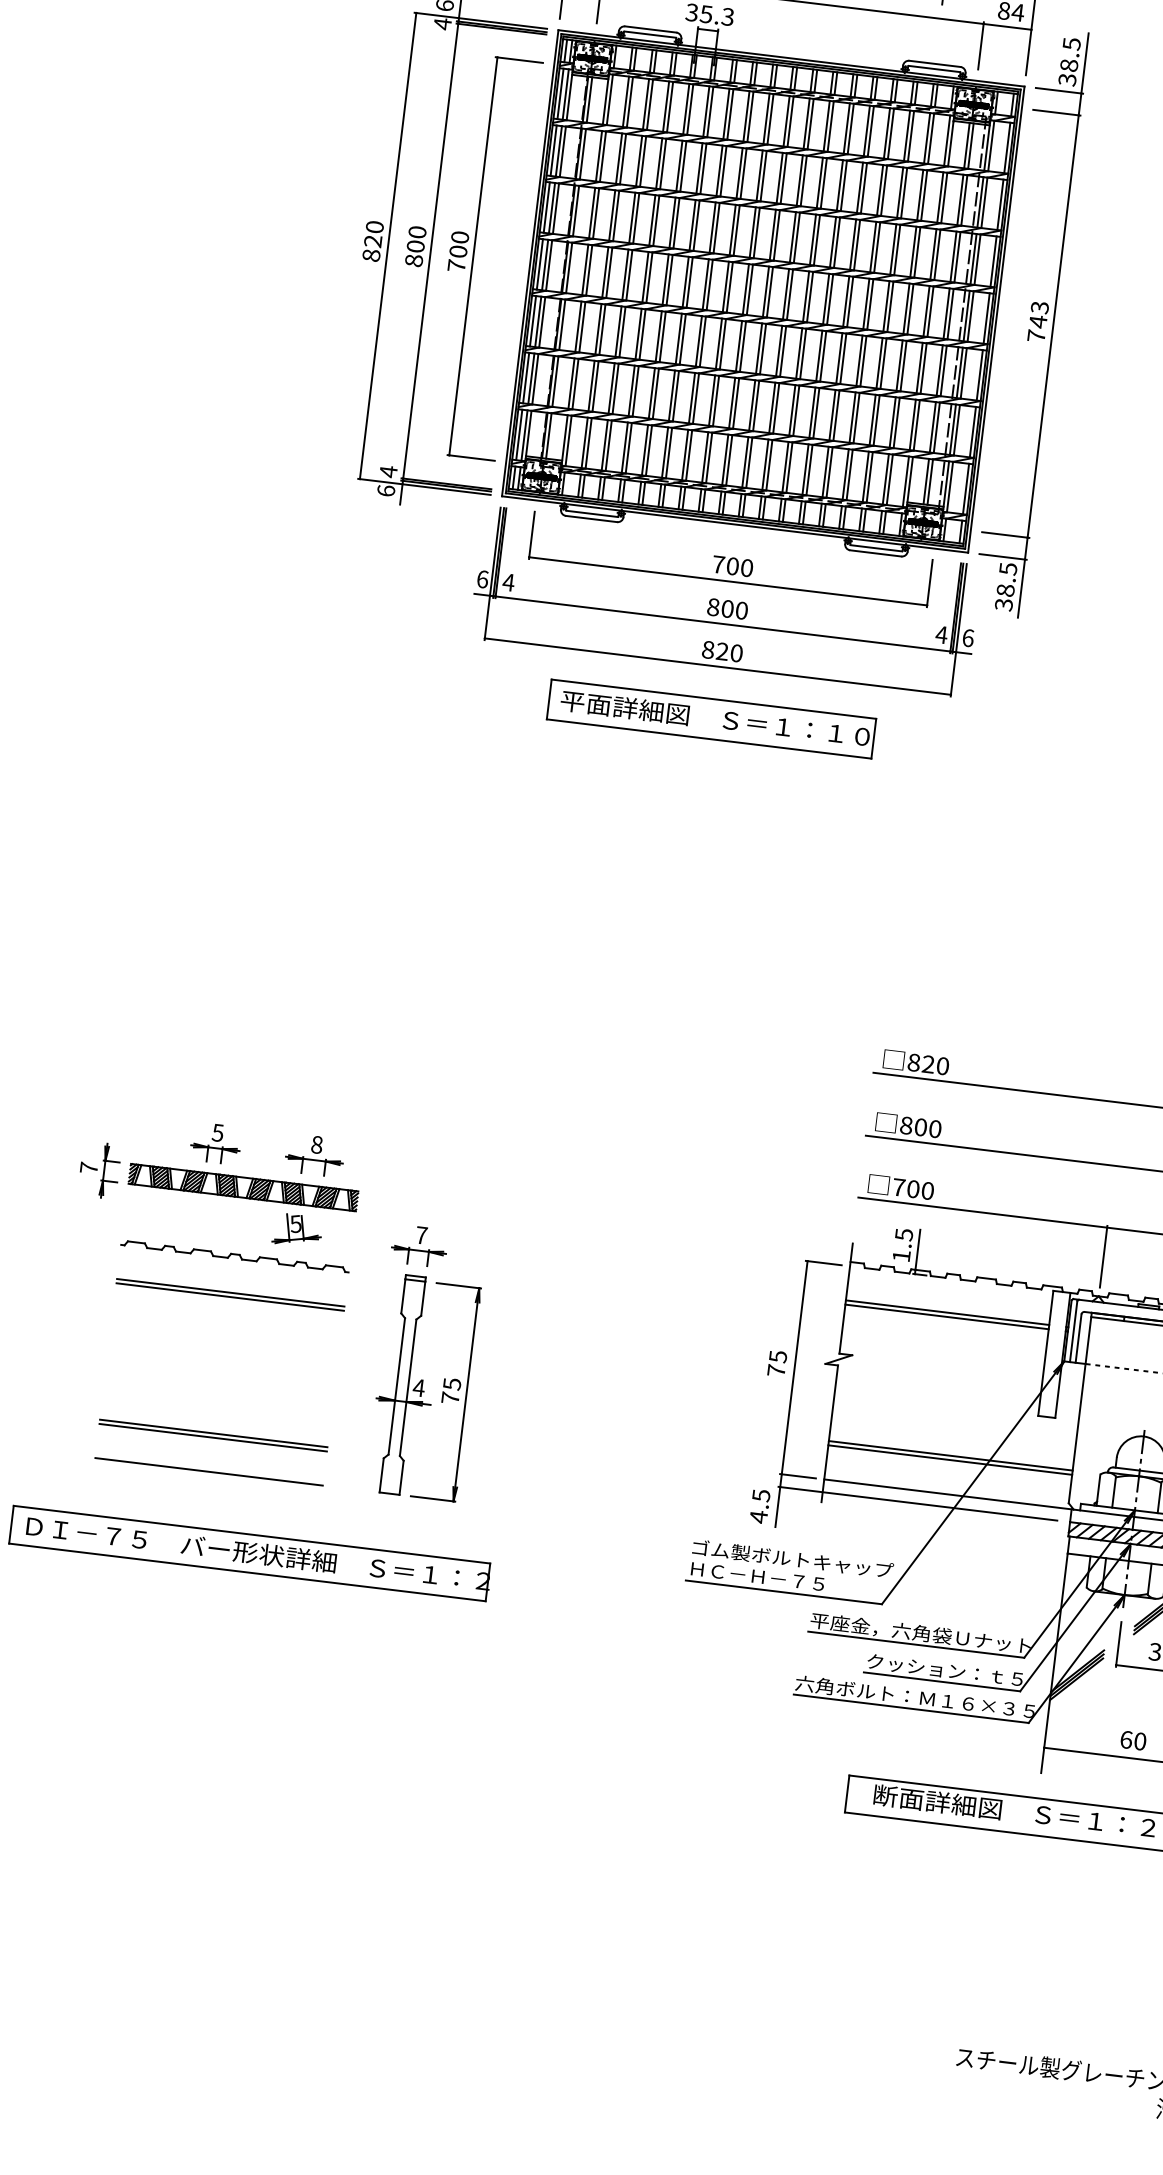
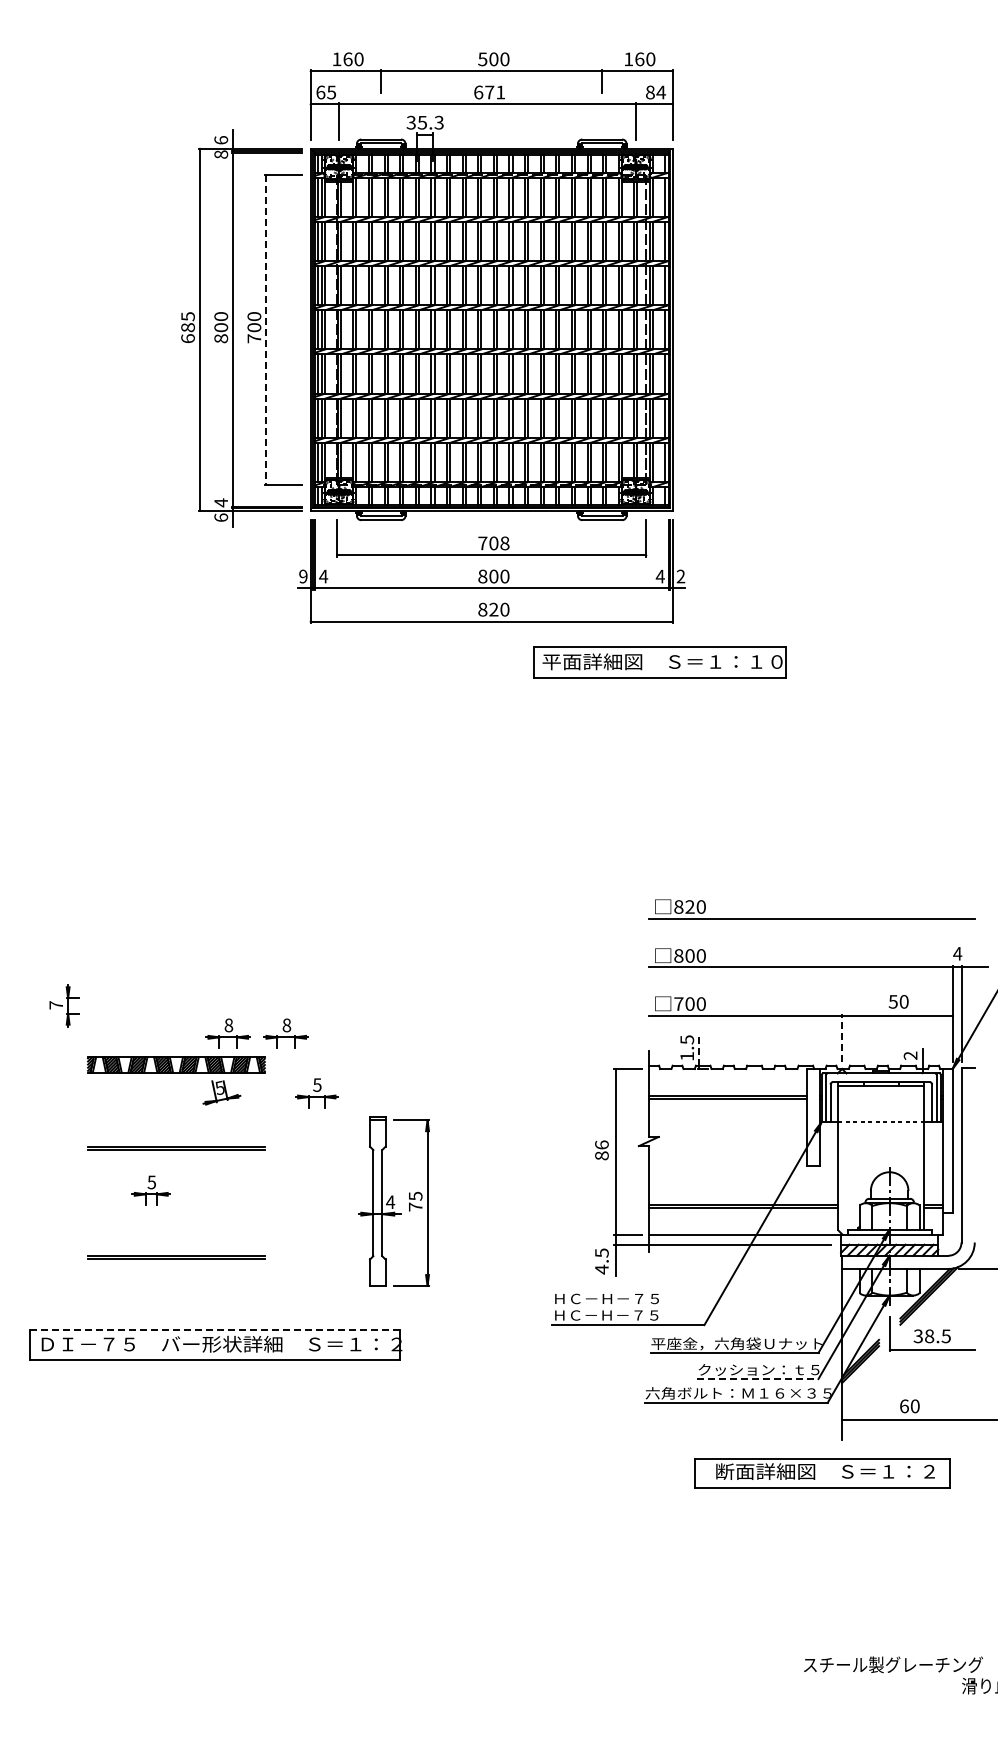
text: (443, 23) -> (221, 154), 4 -> 8
text: (372, 241) -> (187, 327), 820 -> 685
line: (473, 255) -> (266, 329), solid -> dashed
part: (1031, 322) -> (700, 328), removed
text: (746, 568) -> (504, 543), 700 -> 708
text: (482, 579) -> (303, 576), 6 -> 9
text: (967, 637) -> (680, 576), 6 -> 2
part: (711, 719) -> (659, 662), moved
part: (215, 1143) -> (150, 1190), moved
part: (388, 1164) -> (285, 1033), added
part: (99, 1169) -> (64, 1005), moved
text: (421, 1234) -> (317, 1084), 7 -> 5
line: (918, 1250) -> (699, 1050), solid -> dashed
part: (235, 1256) -> (176, 1118), removed
line: (1104, 1257) -> (842, 1038), solid -> dashed
text: (776, 1363) -> (601, 1150), 75 -> 86
part: (422, 1387) -> (393, 1201), moved
line: (209, 1472) -> (176, 1286), removed
line: (251, 1534) -> (214, 1330), solid -> dashed
text: (793, 1558) -> (632, 1298), ゴム製ボルトキャップ -> ＨＣ－Ｈ－７５
line: (941, 1682) -> (757, 1379), solid -> dashed

